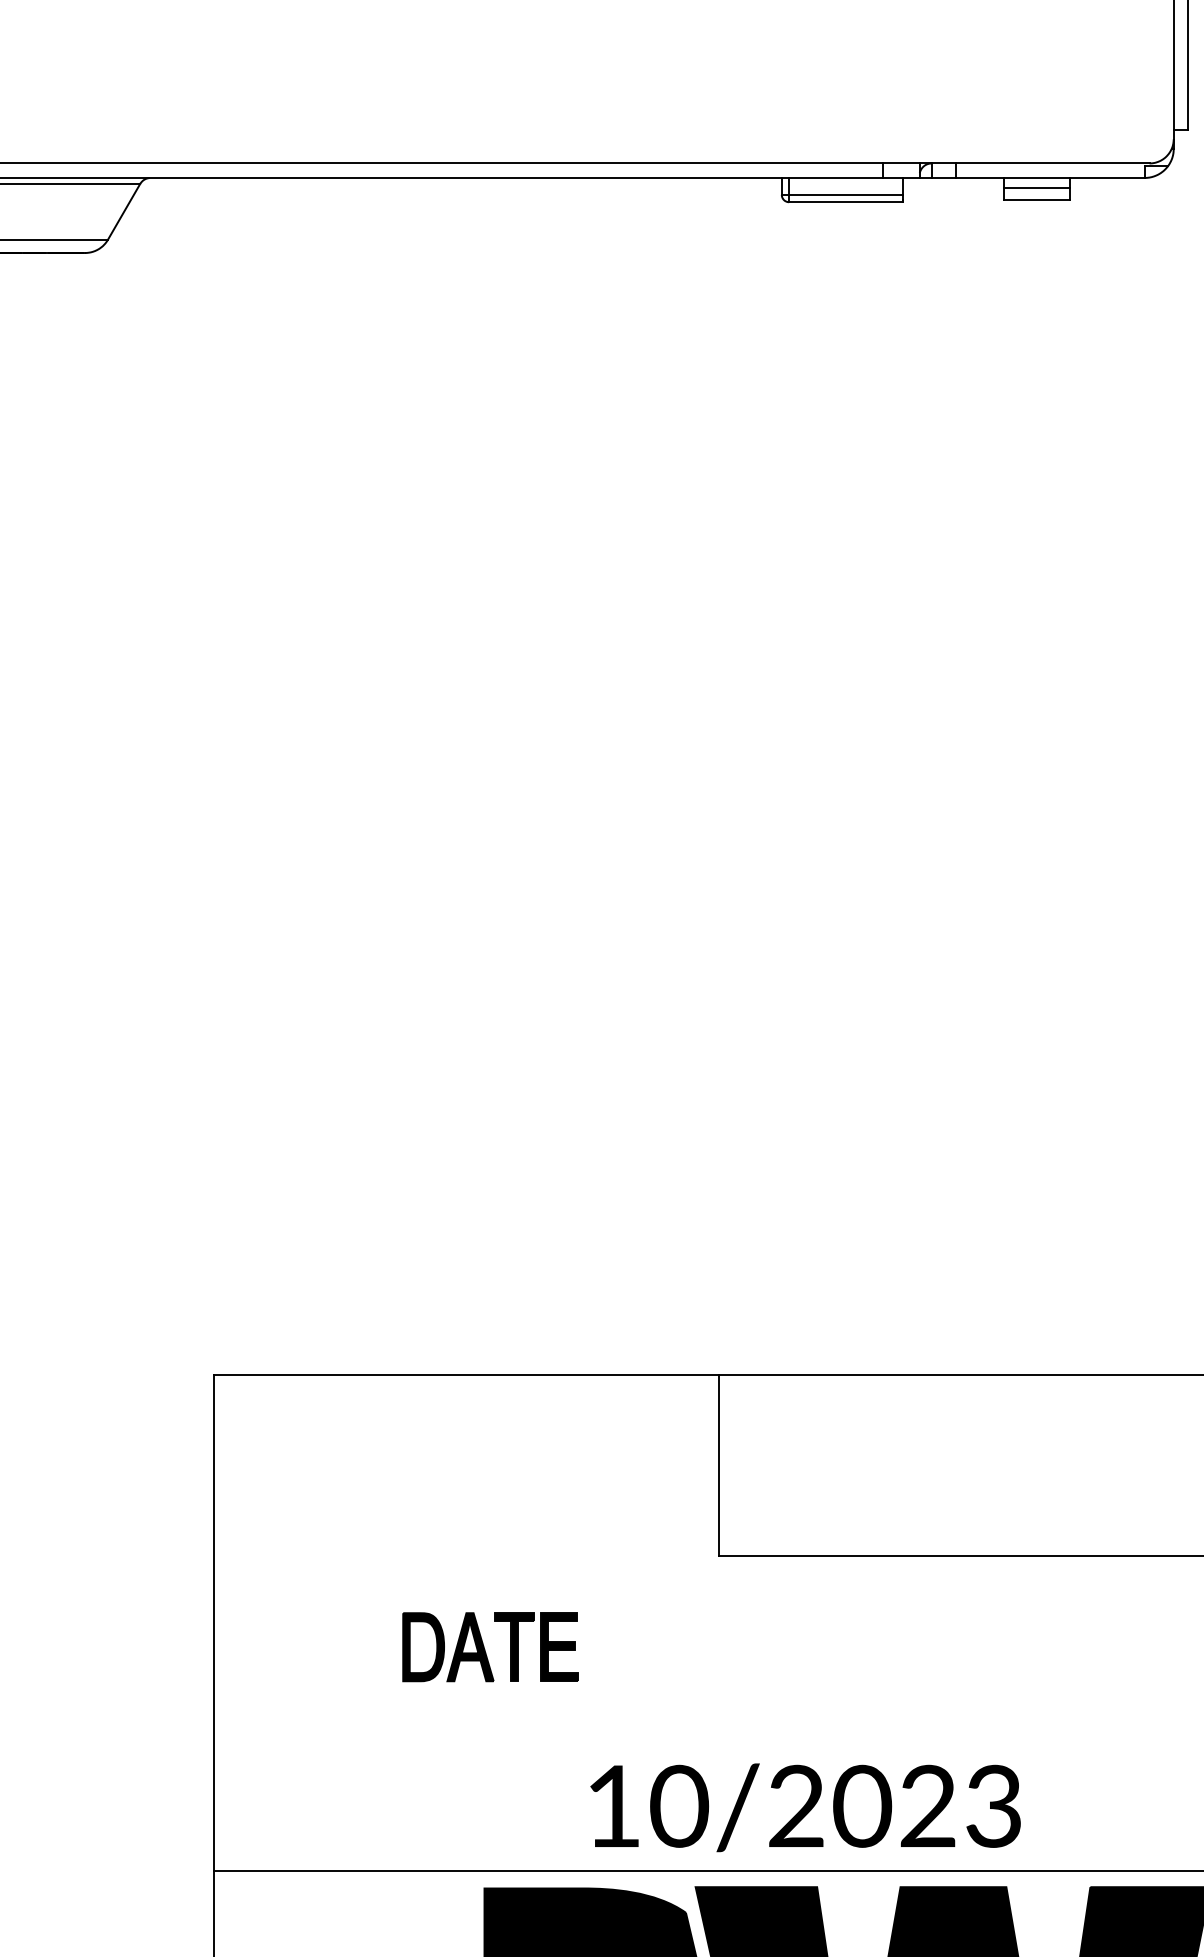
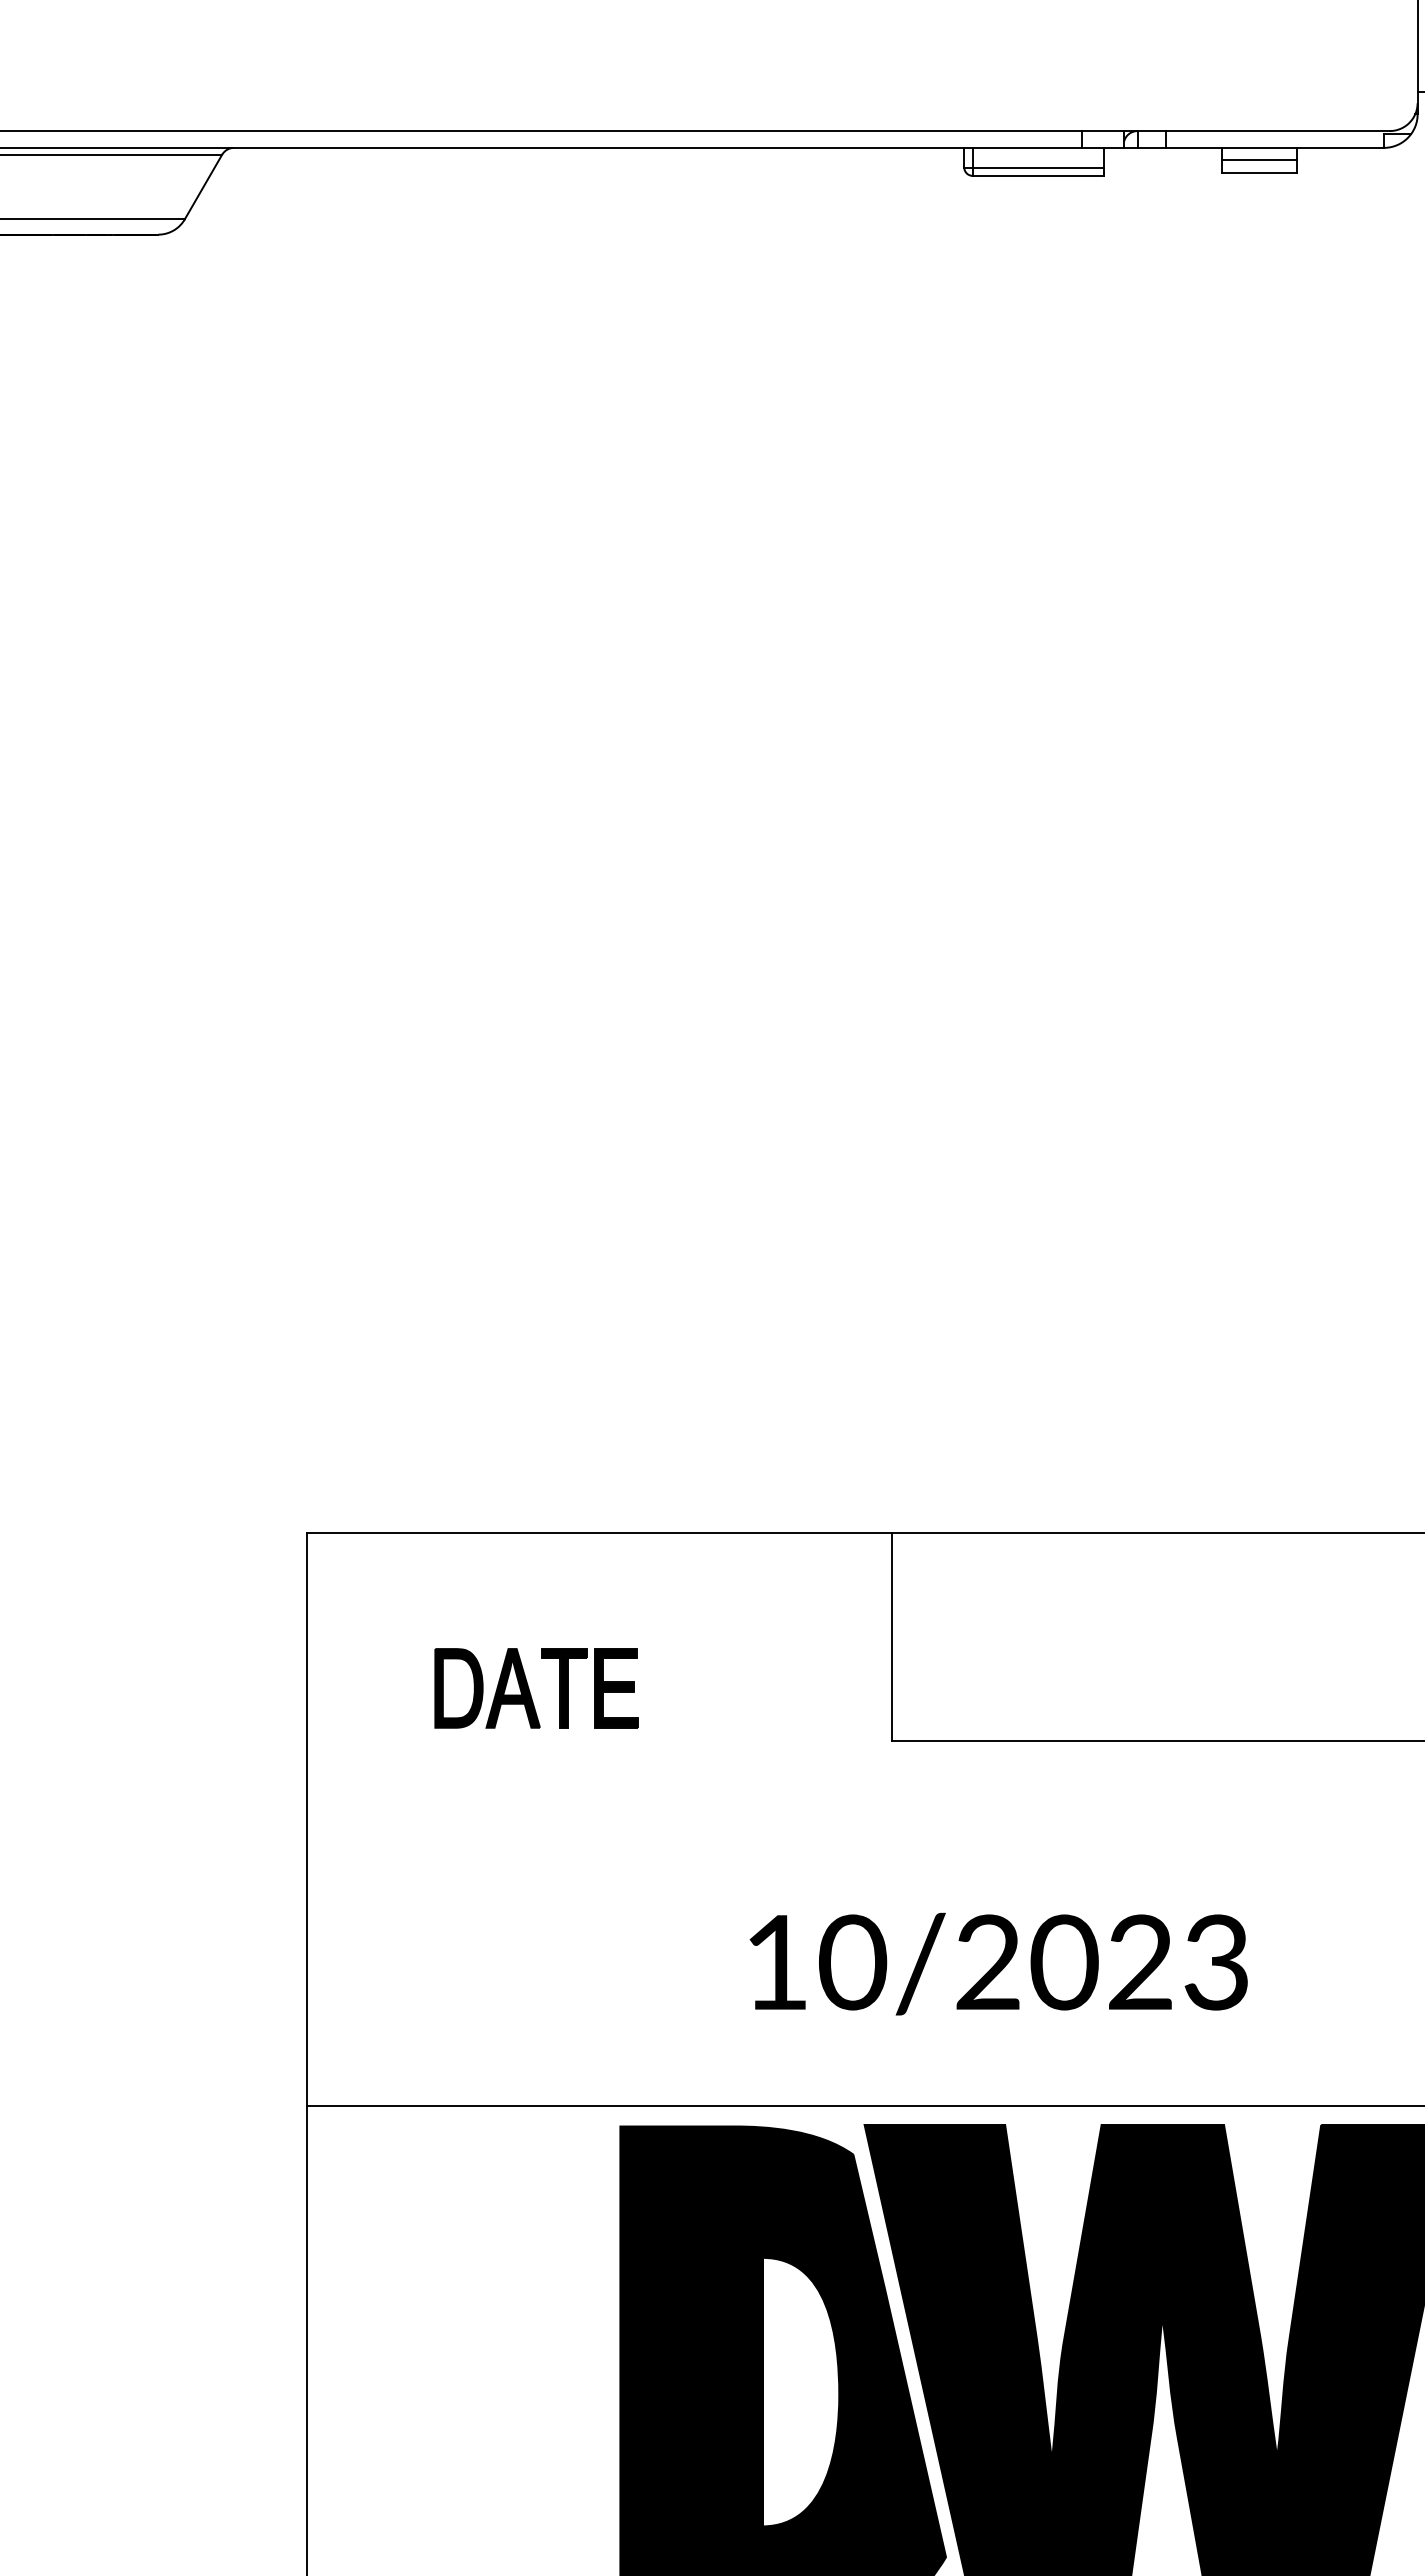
part: (485, 1649) -> (530, 1691), moved
text: (805, 1807) -> (998, 1963), moved

